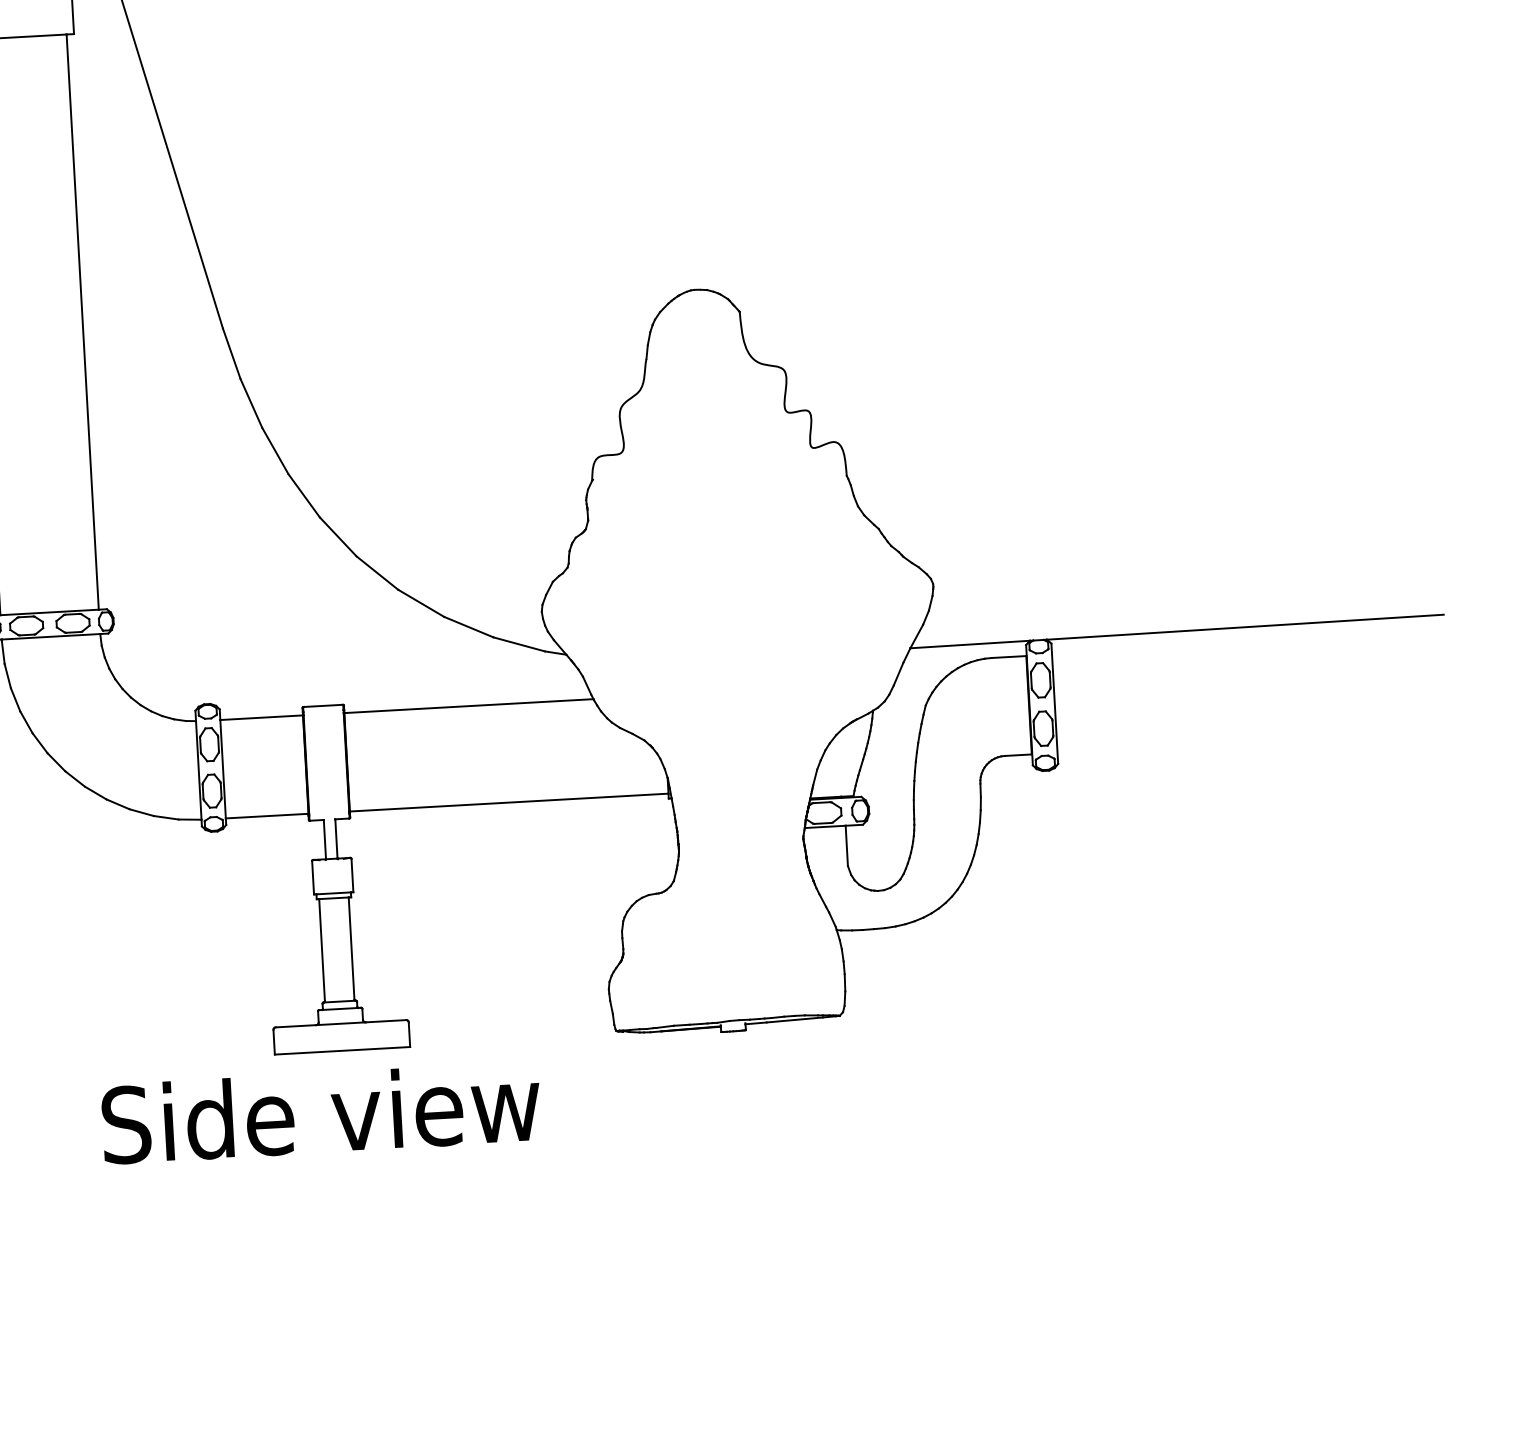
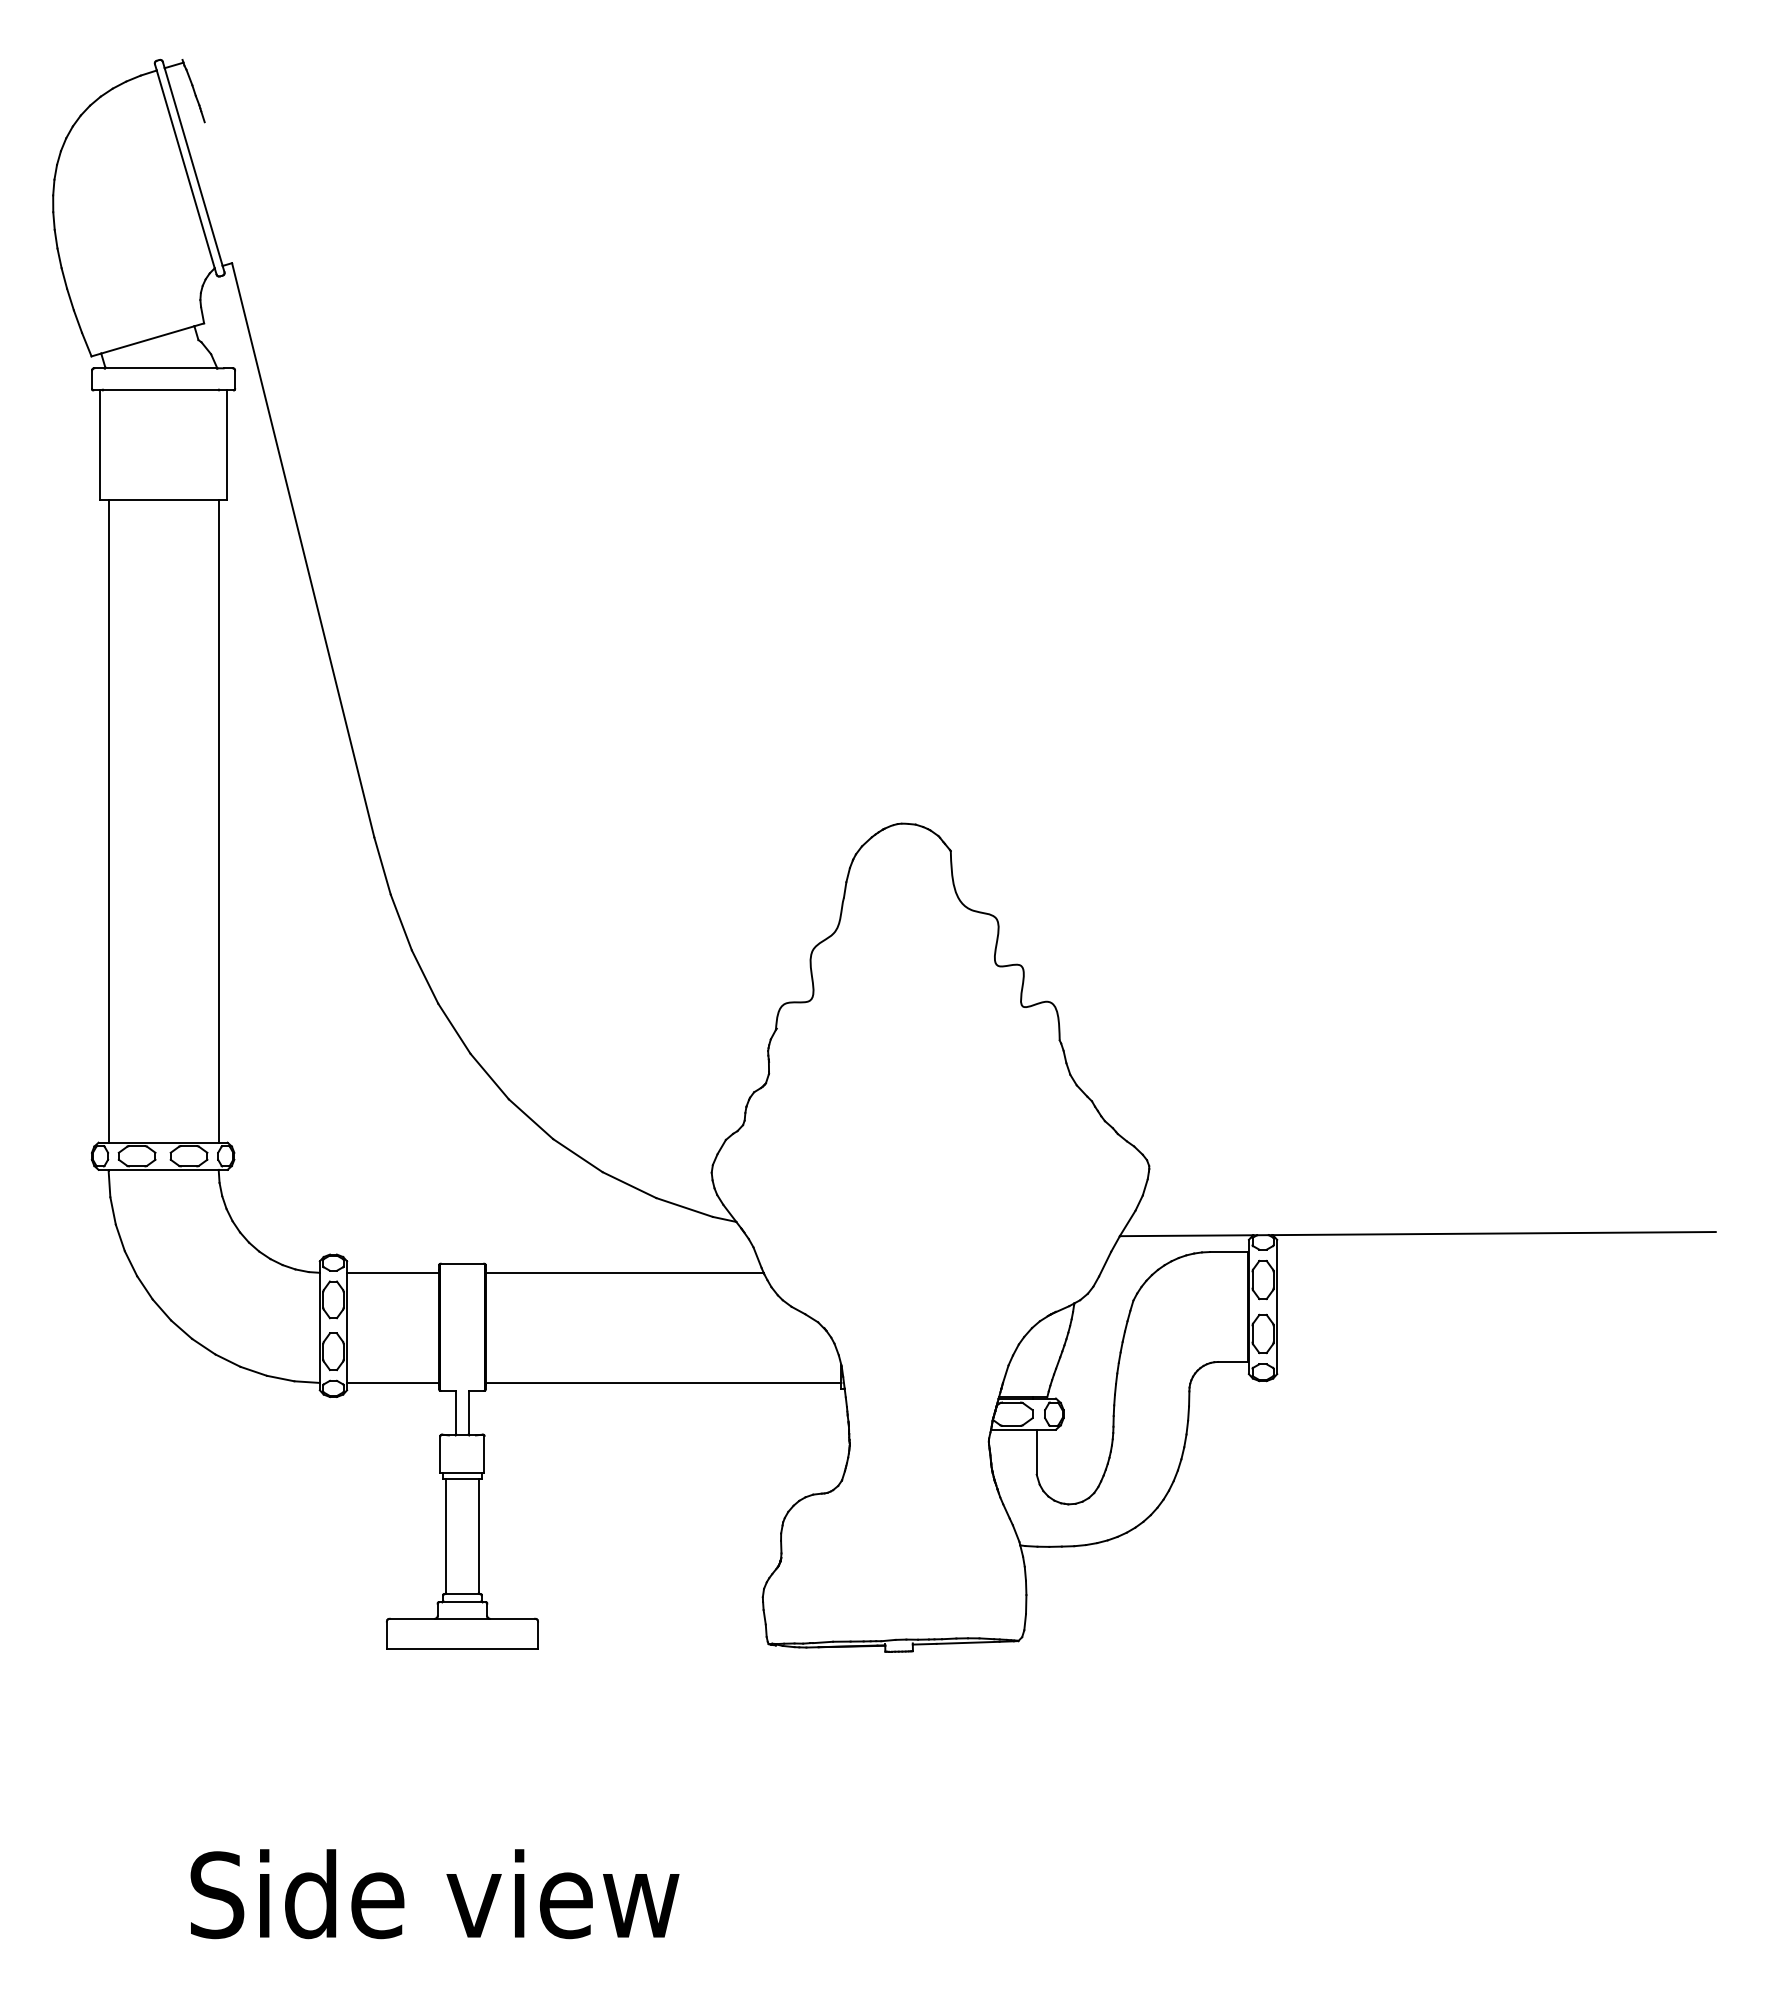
text: (320, 1113) -> (434, 1894), moved

